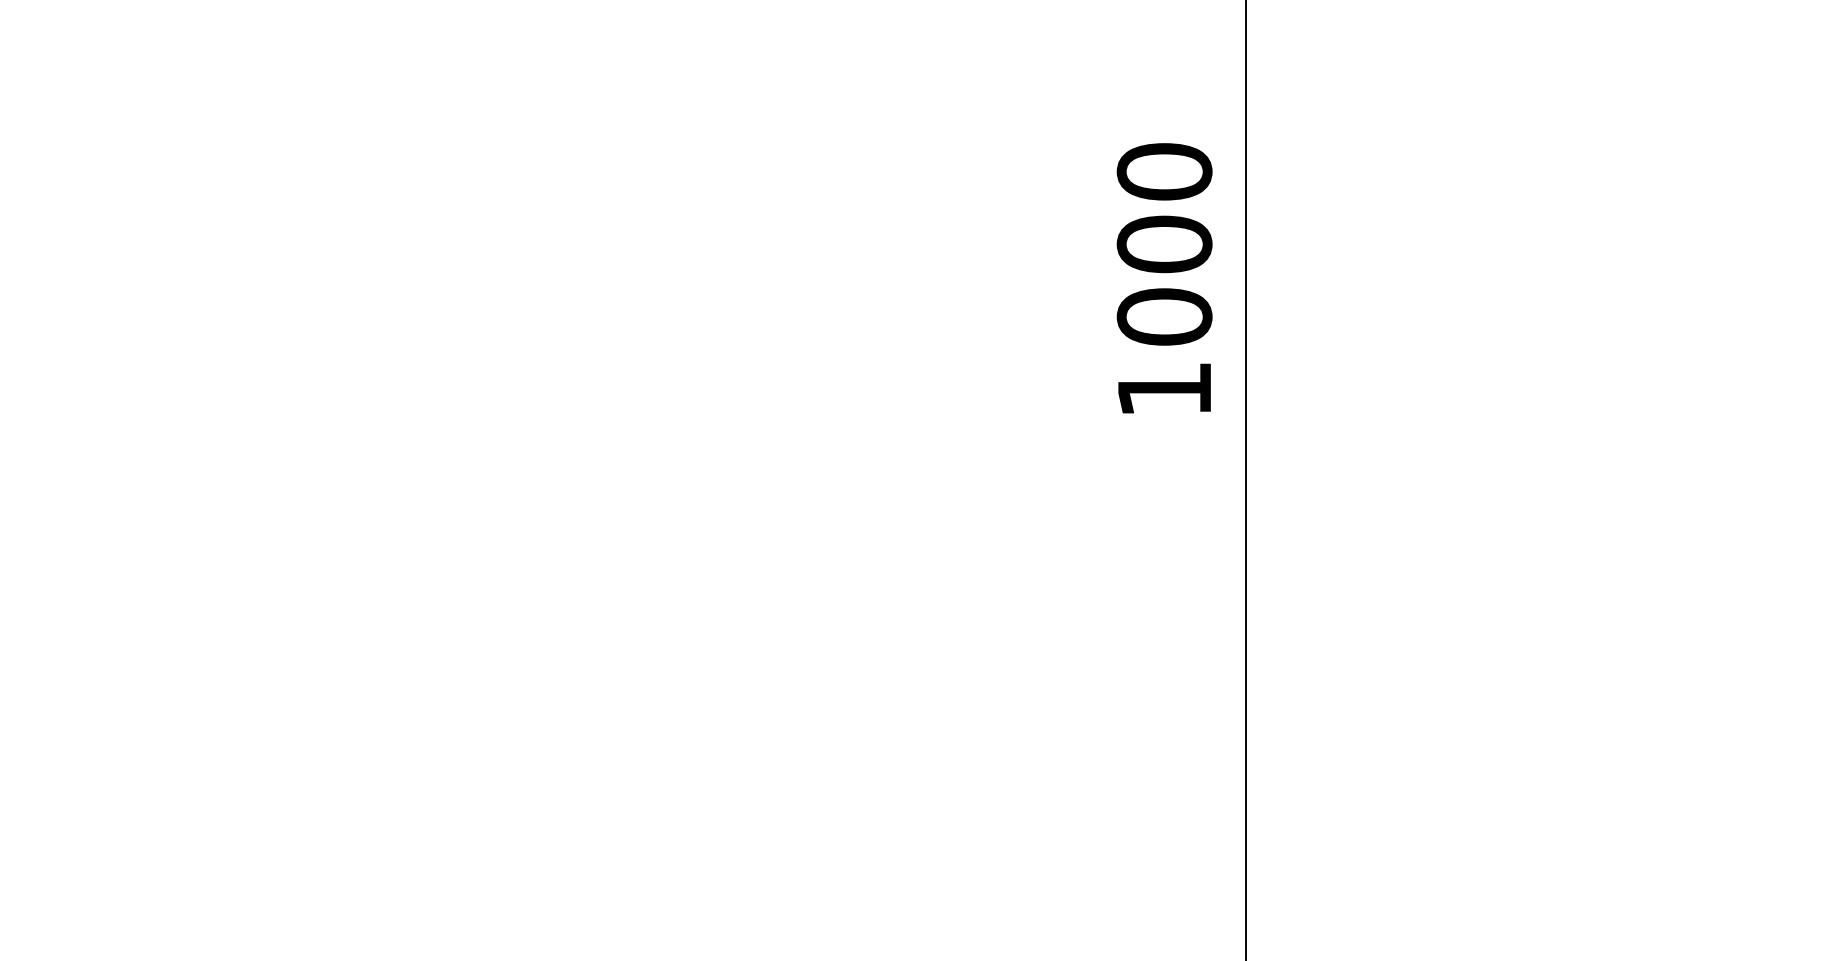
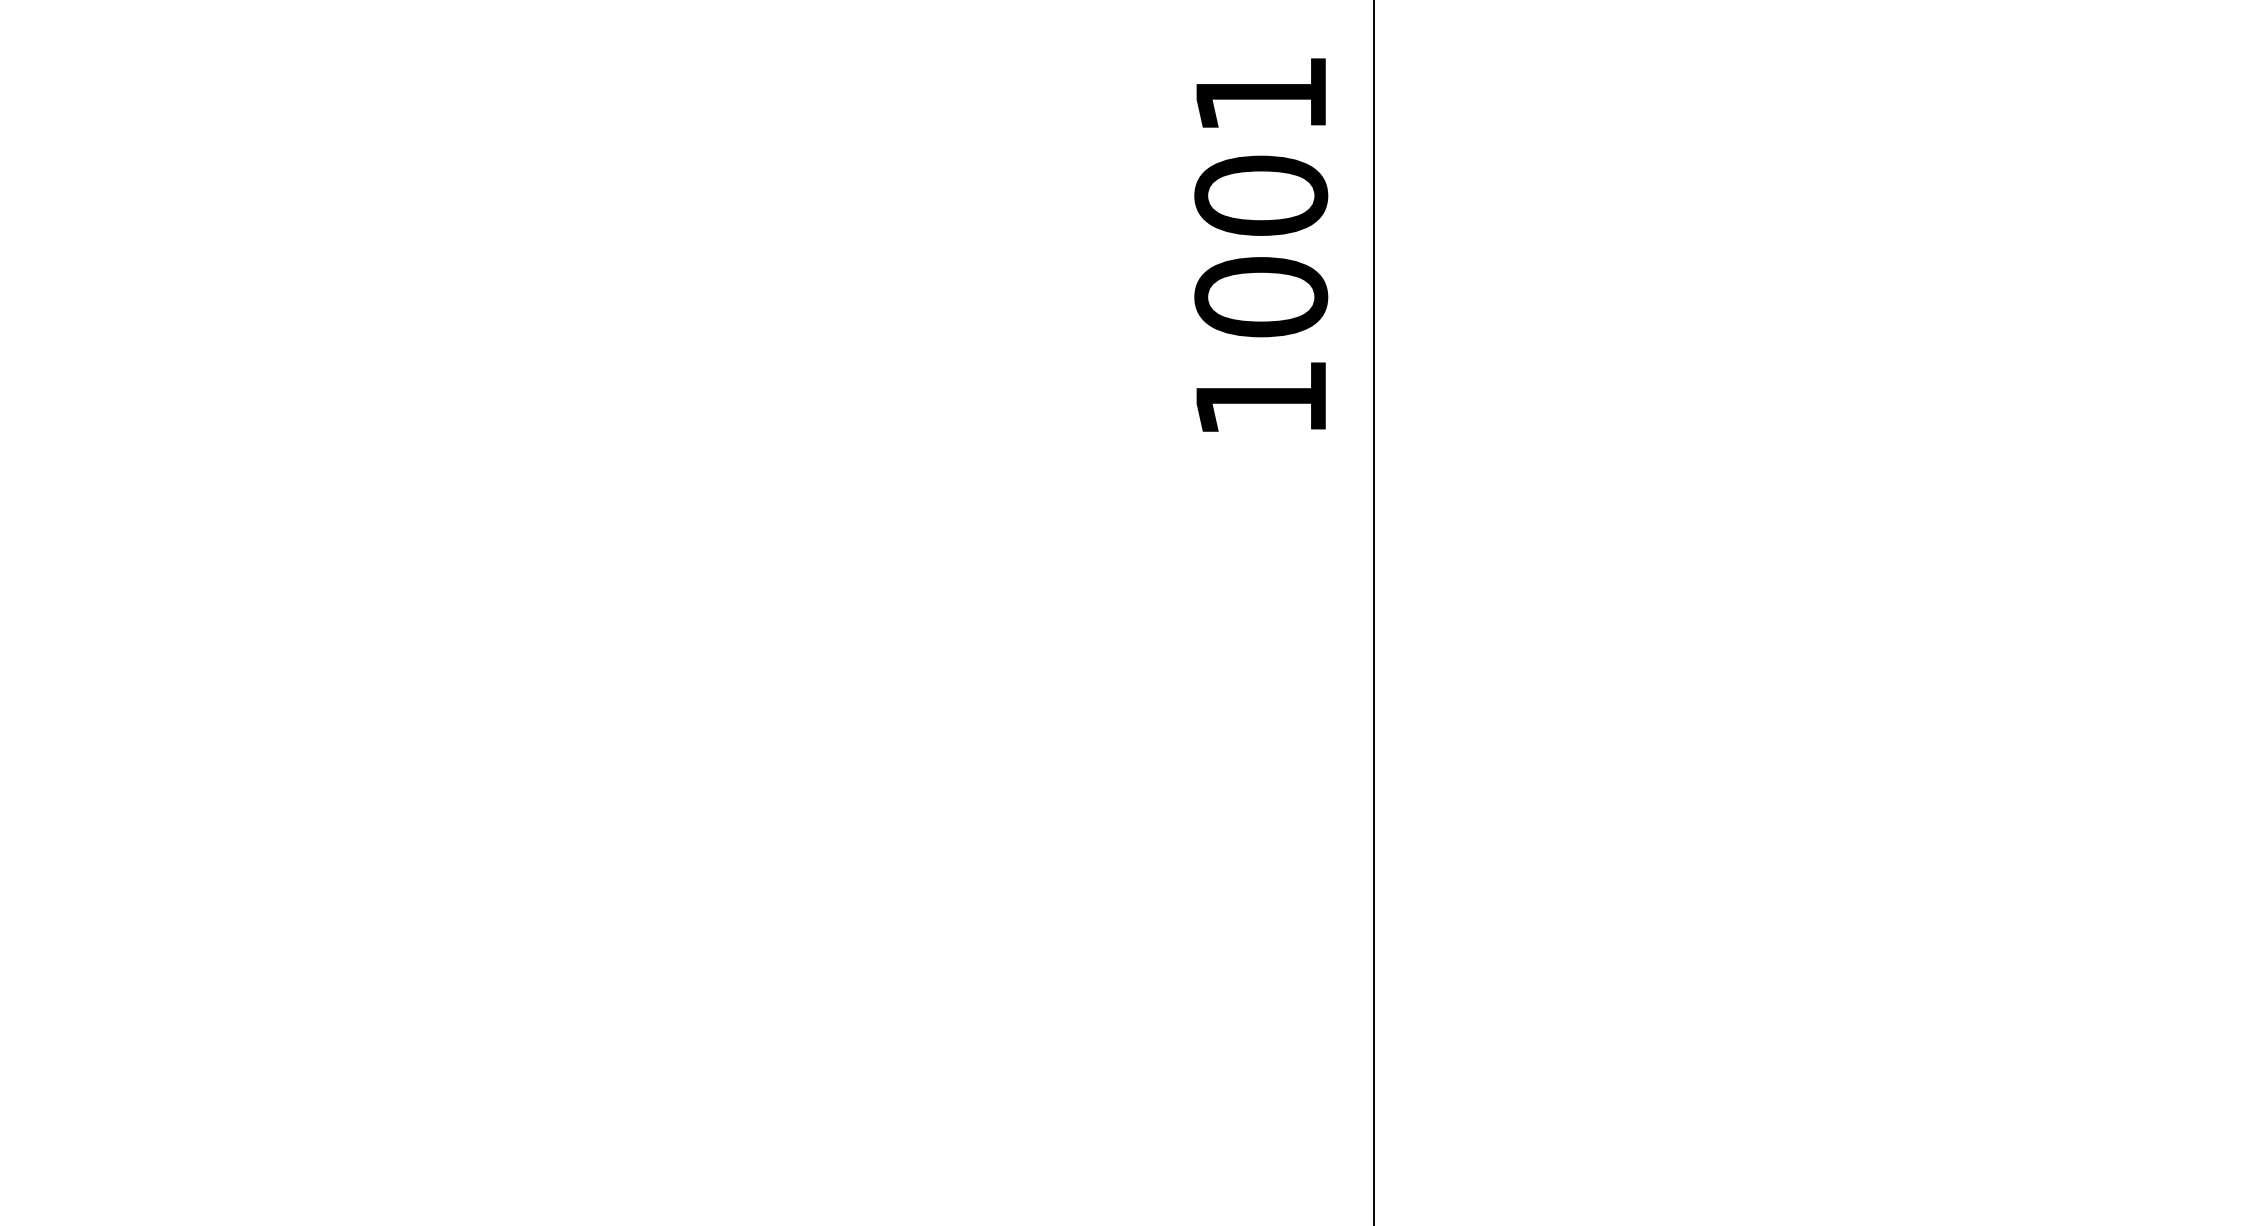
text: (1164, 171) -> (1261, 93), 1000 -> 1001

